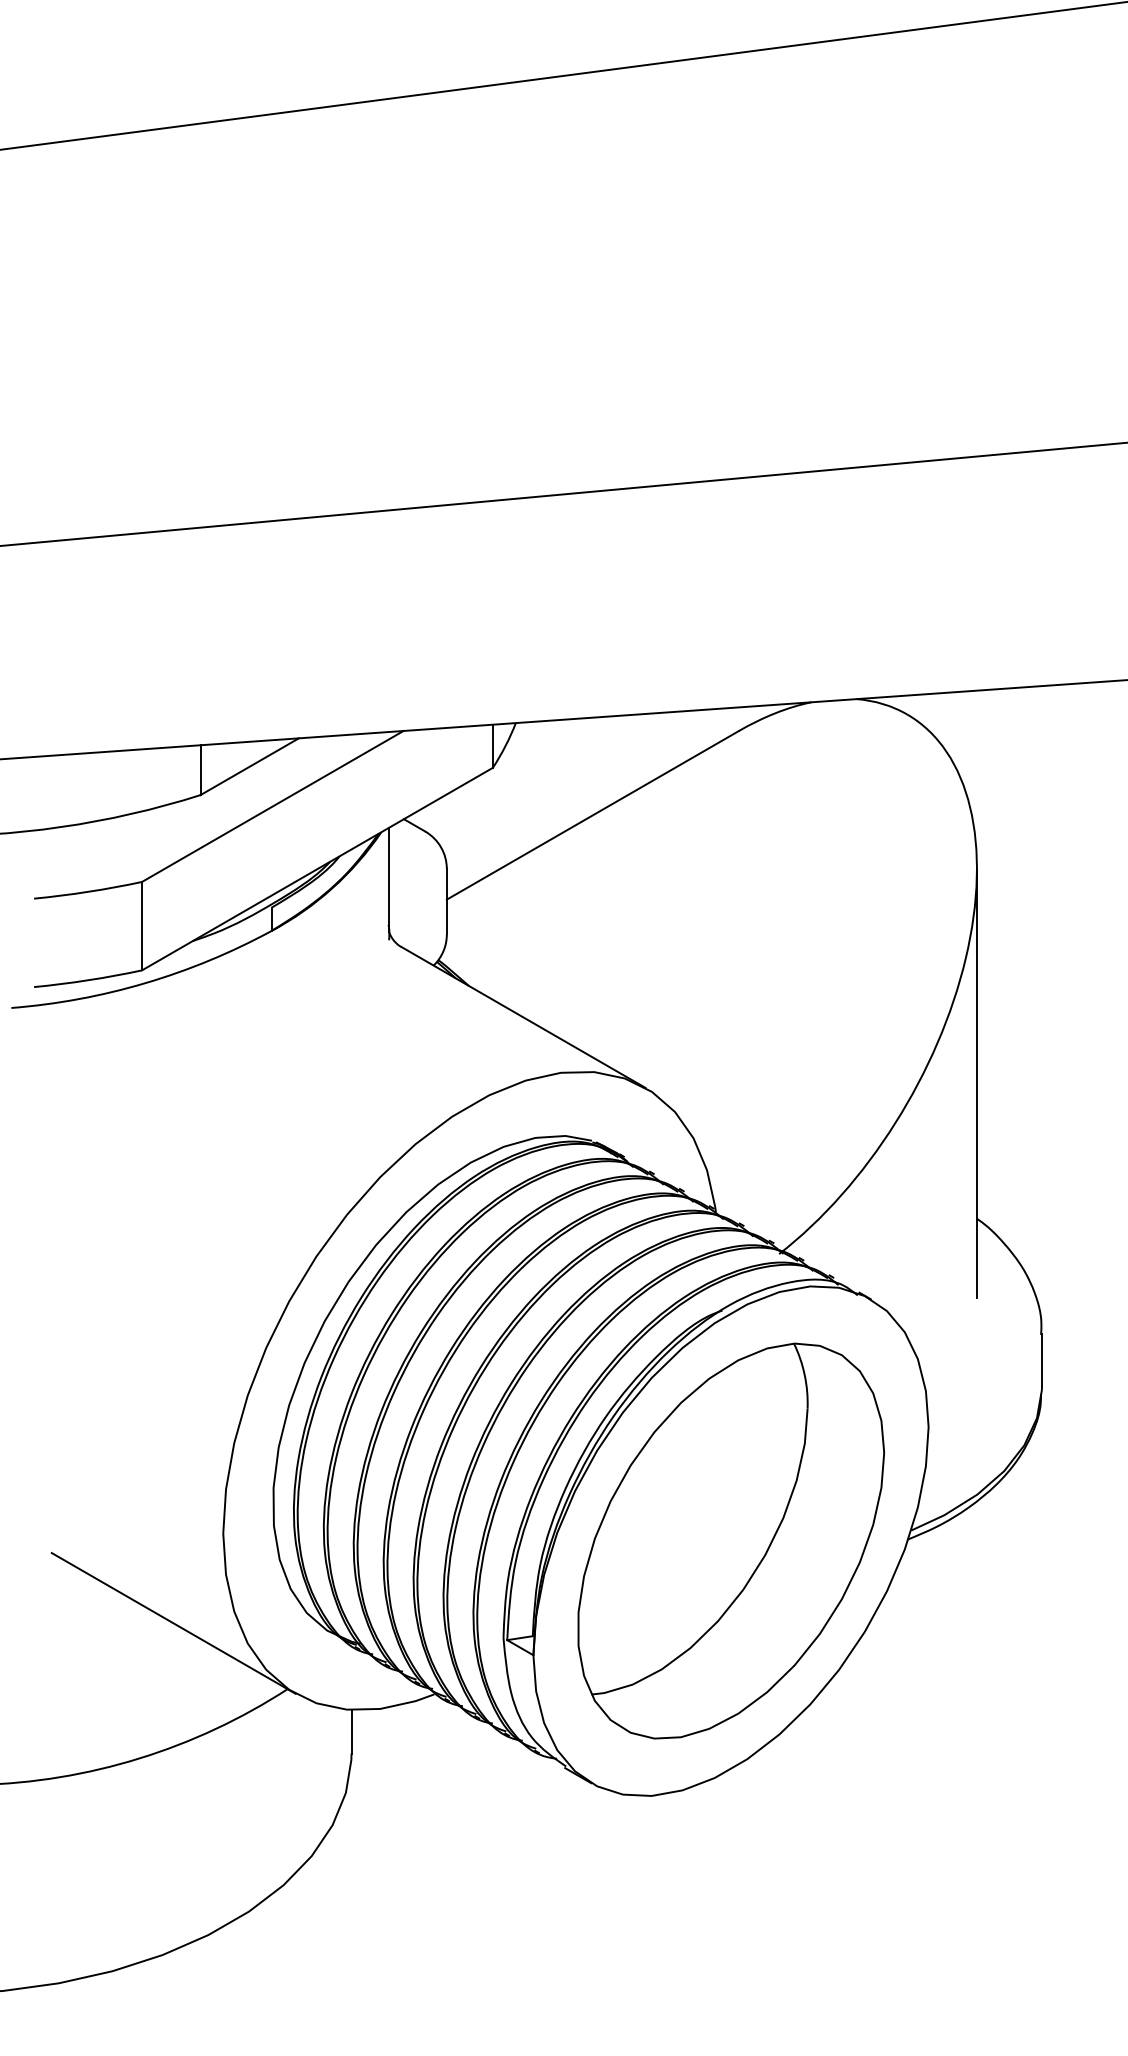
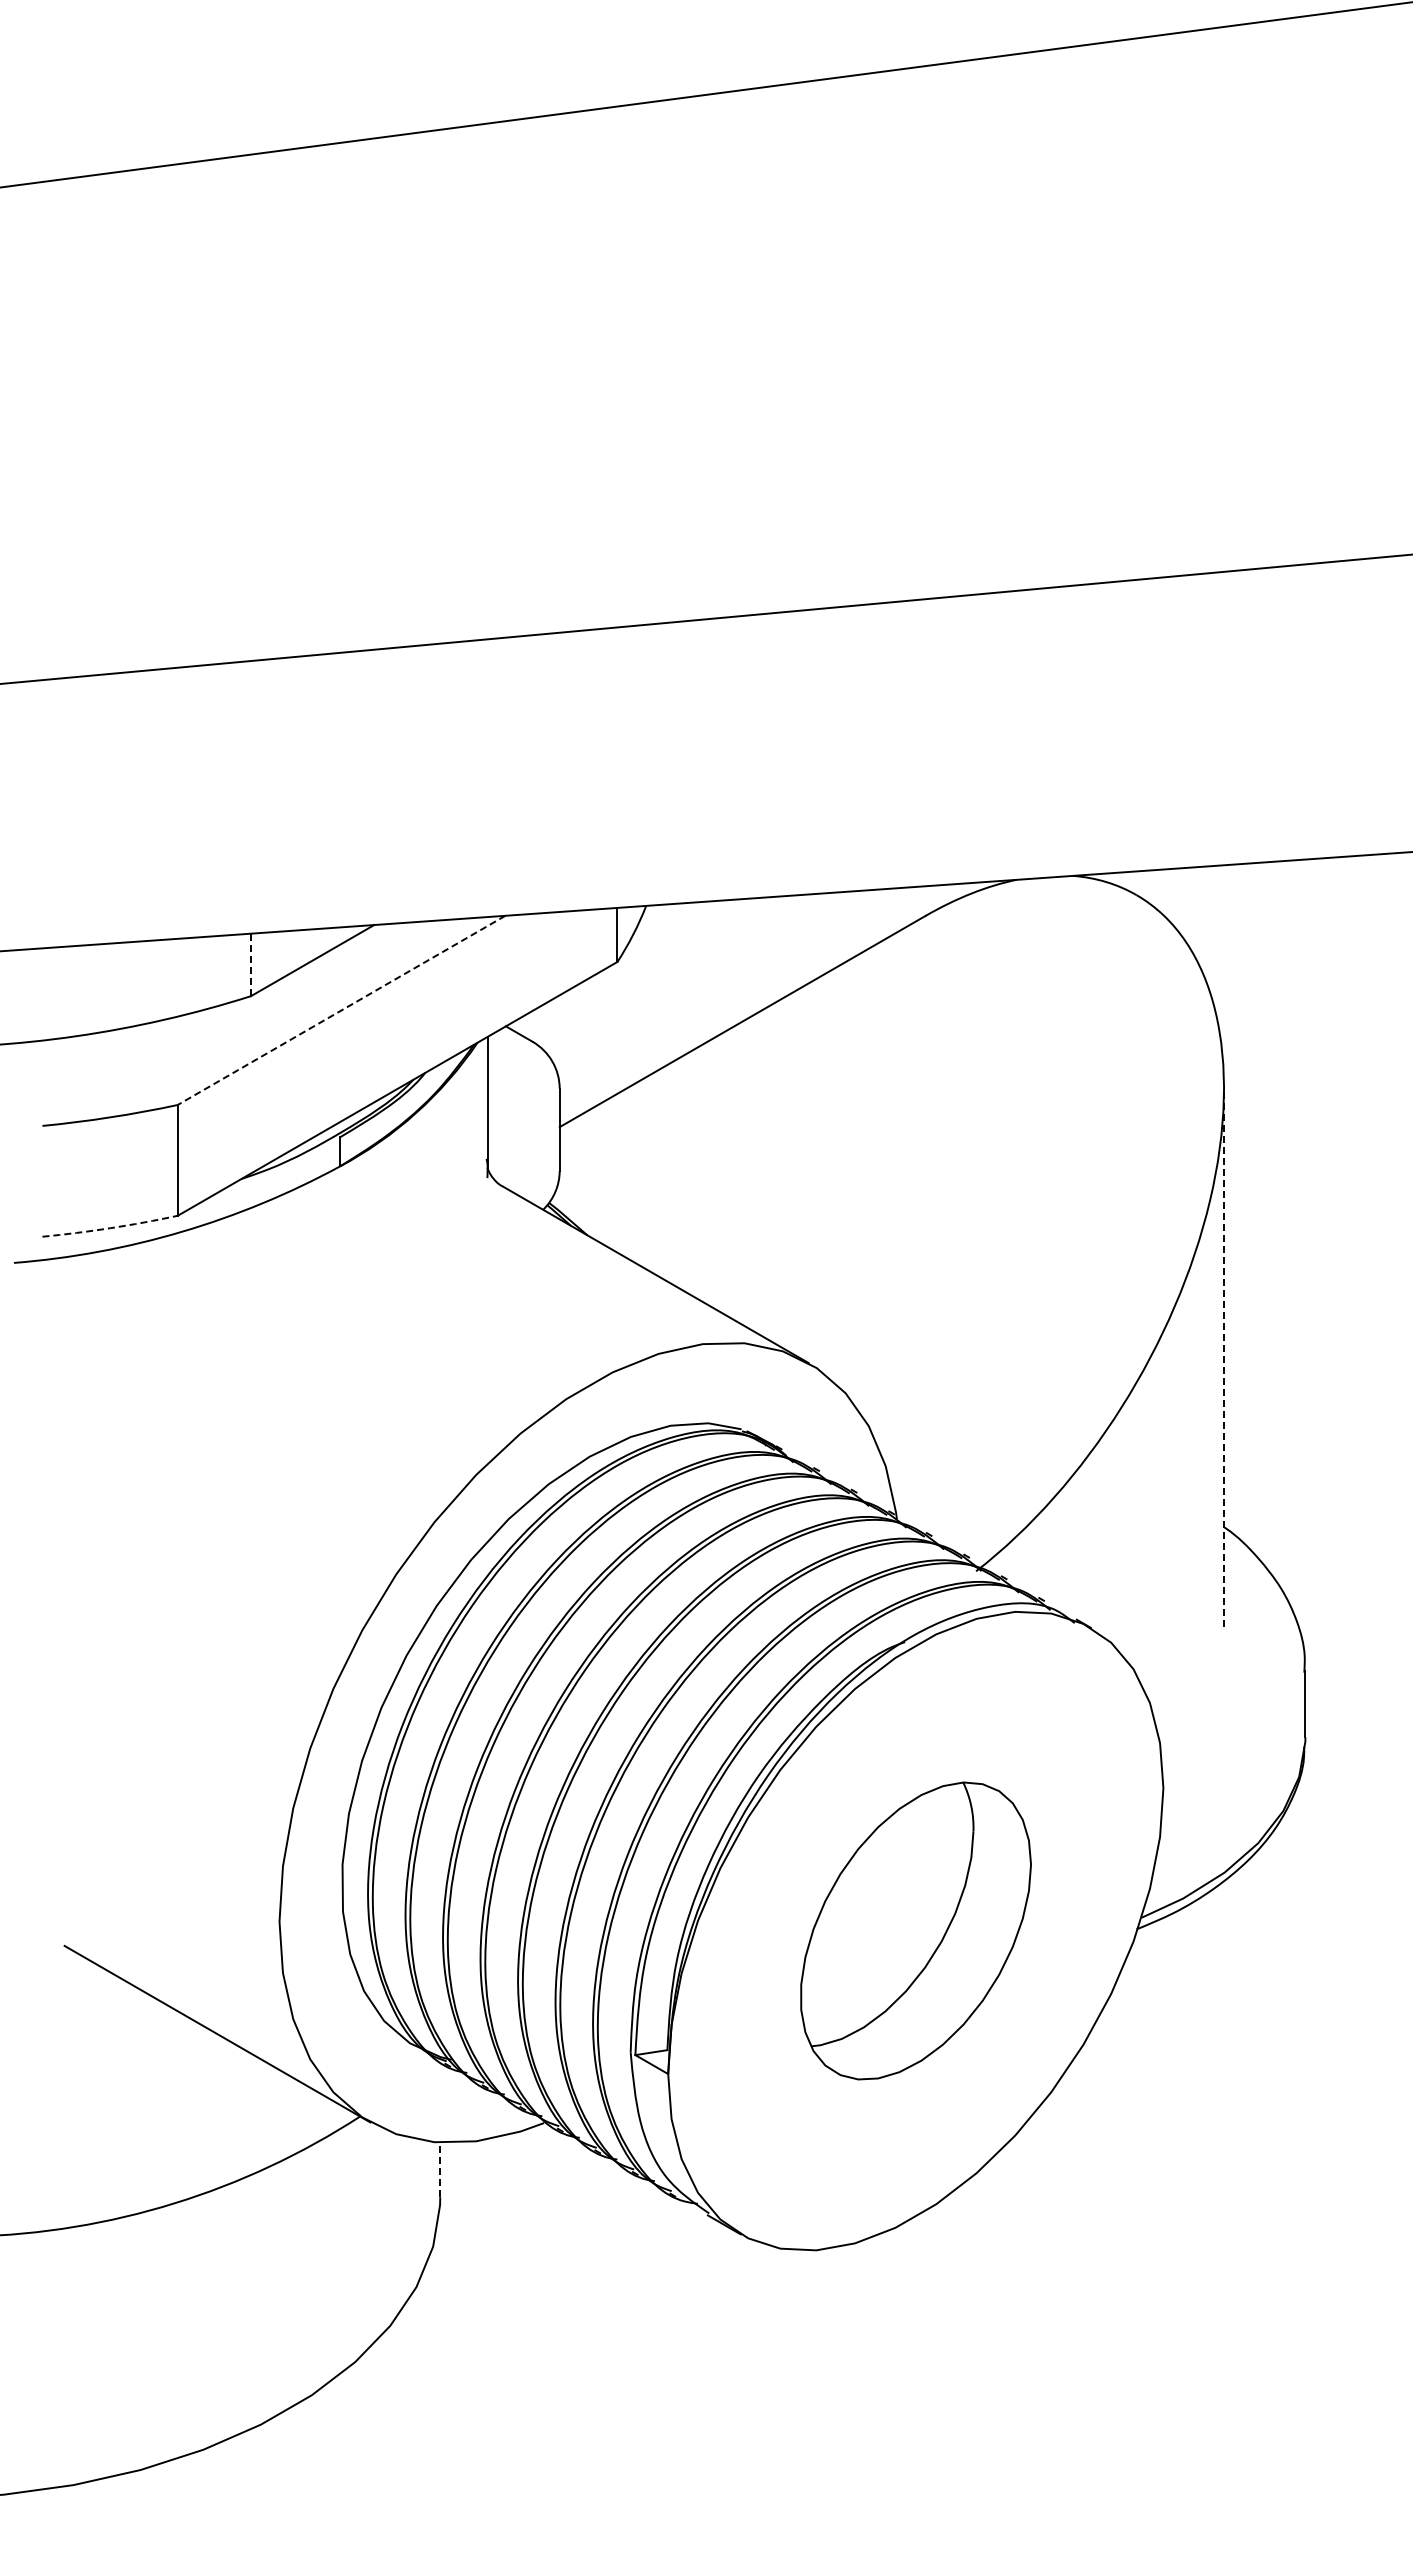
line: (200, 770) -> (251, 965), solid -> dashed
line: (272, 806) -> (341, 1010), solid -> dashed
arc: (88, 980) -> (110, 1228), solid -> dashed
line: (977, 1082) -> (1224, 1356), solid -> dashed
part: (730, 1540) -> (915, 1930), size x0.6
line: (351, 1731) -> (440, 2169), solid -> dashed

